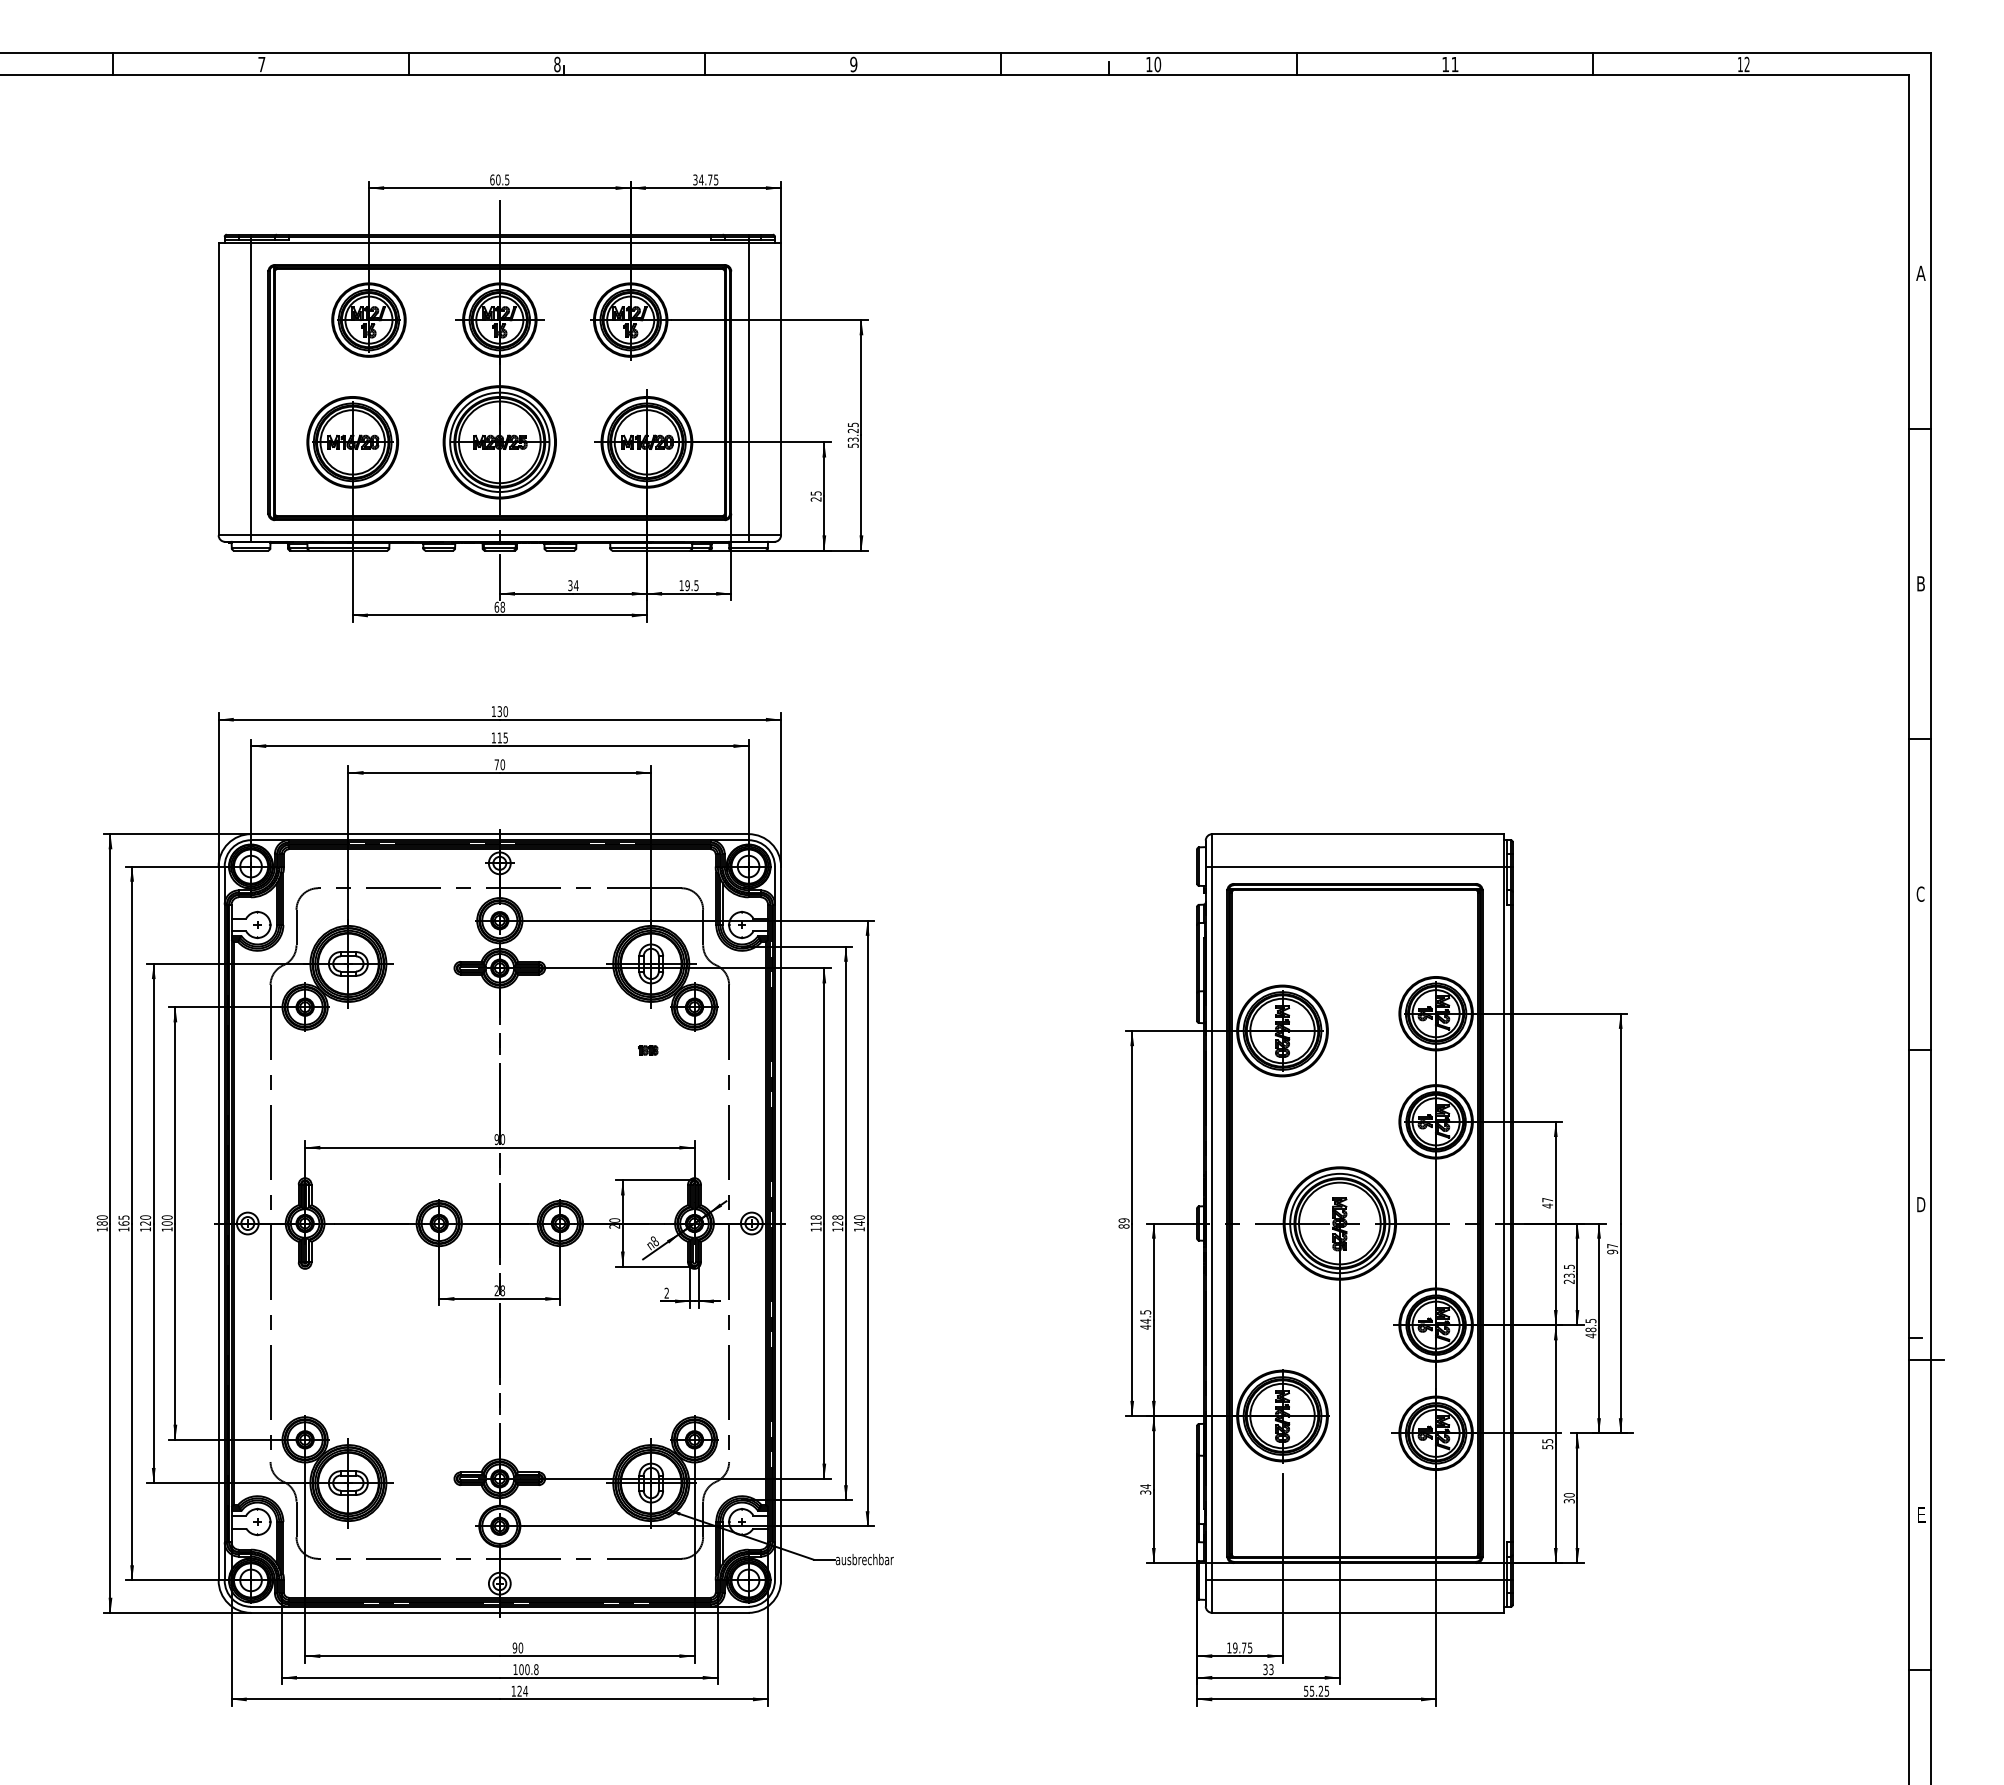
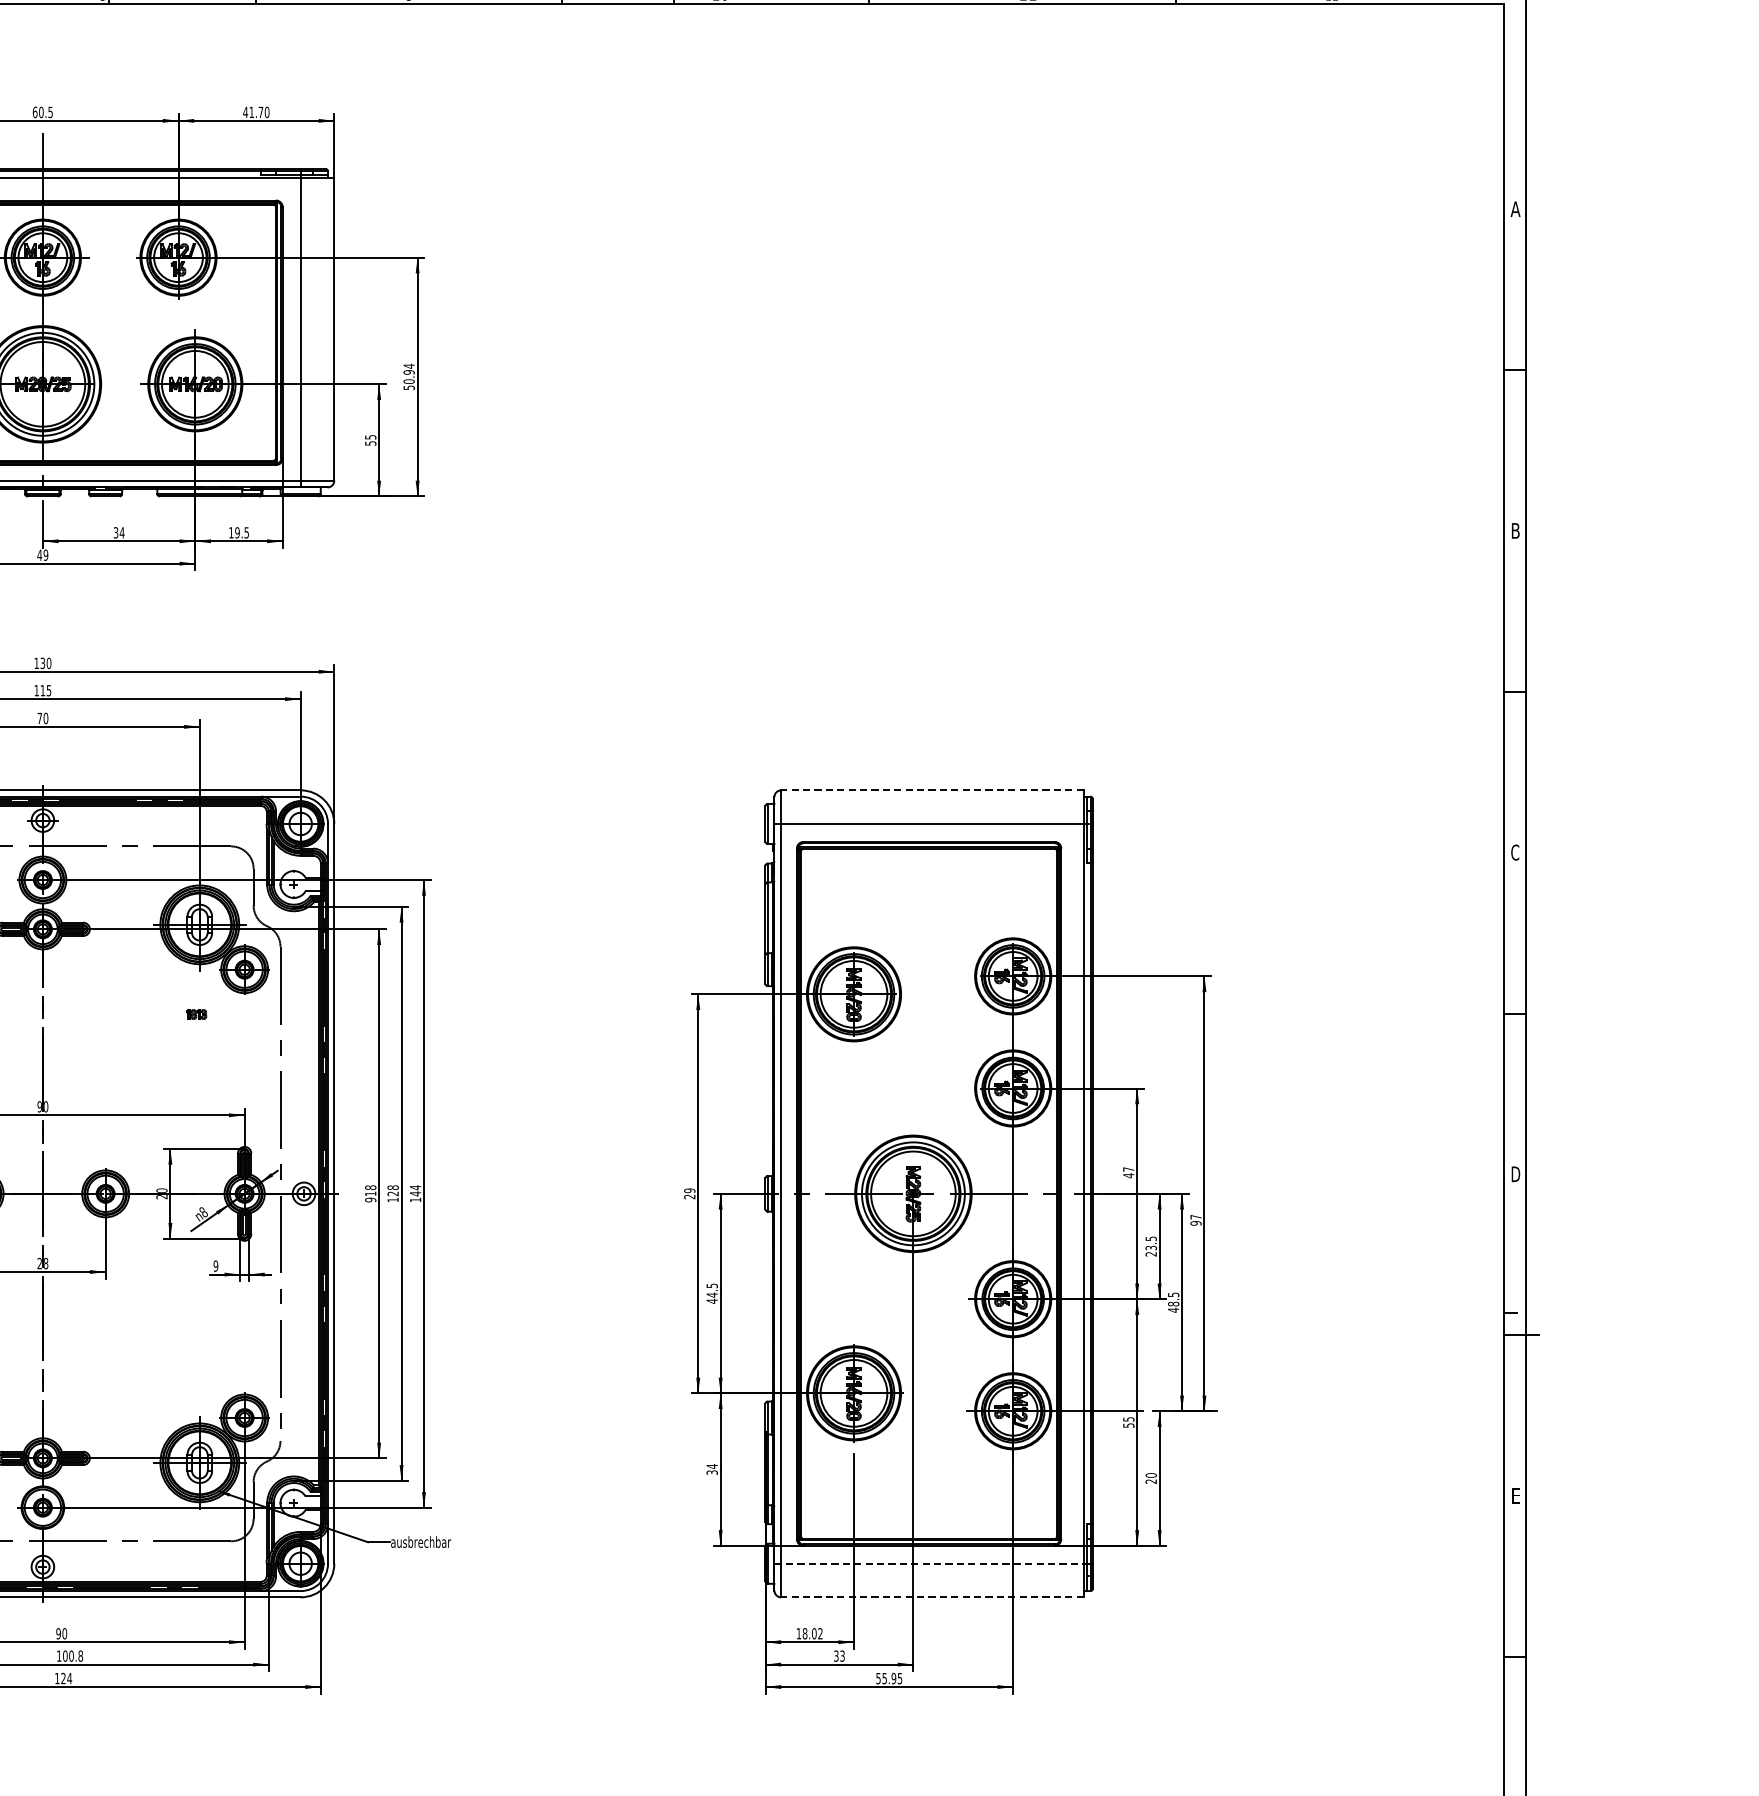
text: (705, 179) -> (256, 111), 34.75 -> 41.70
text: (852, 432) -> (408, 374), 53.25 -> 50.94
text: (815, 499) -> (370, 443), 25 -> 55
text: (499, 606) -> (42, 554), 68 -> 49
line: (1357, 834) -> (931, 790), solid -> dashed
text: (858, 1217) -> (414, 1187), 140 -> 144
text: (1123, 1226) -> (689, 1196), 89 -> 29
text: (815, 1229) -> (370, 1200), 118 -> 918
text: (666, 1293) -> (215, 1266), 2 -> 9
text: (1569, 1501) -> (1151, 1481), 30 -> 20
line: (1355, 1580) -> (929, 1563), solid -> dashed
line: (1357, 1612) -> (931, 1596), solid -> dashed
text: (1242, 1647) -> (812, 1633), 19.75 -> 18.02
text: (1320, 1691) -> (893, 1678), 55.25 -> 55.95

